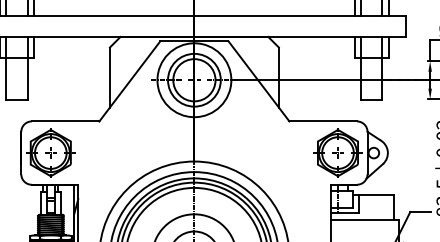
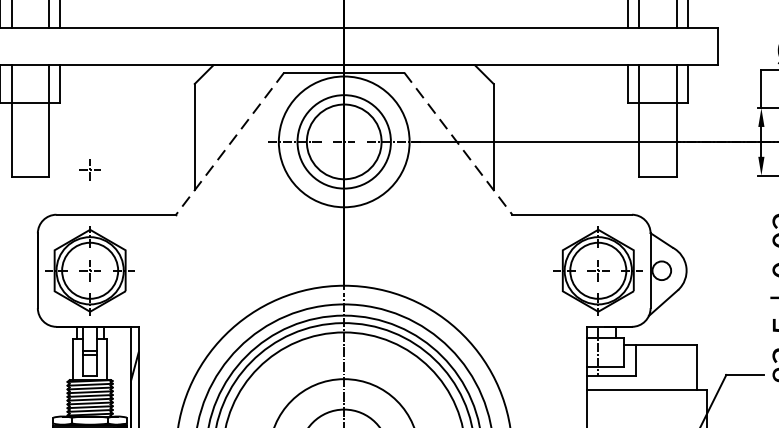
line: (129, 81) -> (229, 144), solid -> dashed
line: (259, 81) -> (459, 144), solid -> dashed
part: (50, 95) -> (89, 168), added

